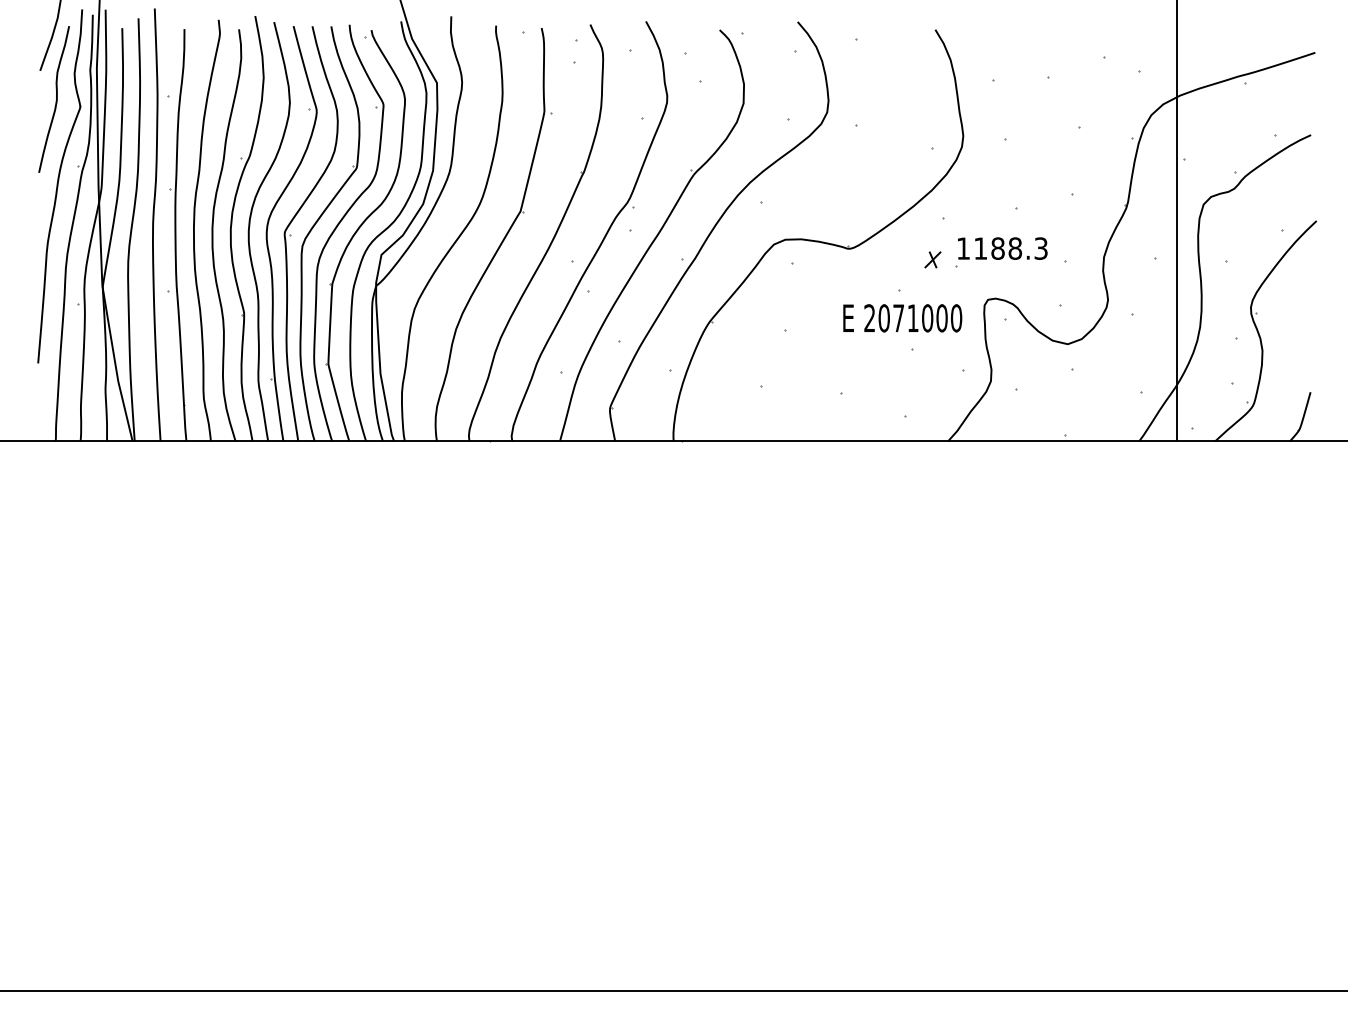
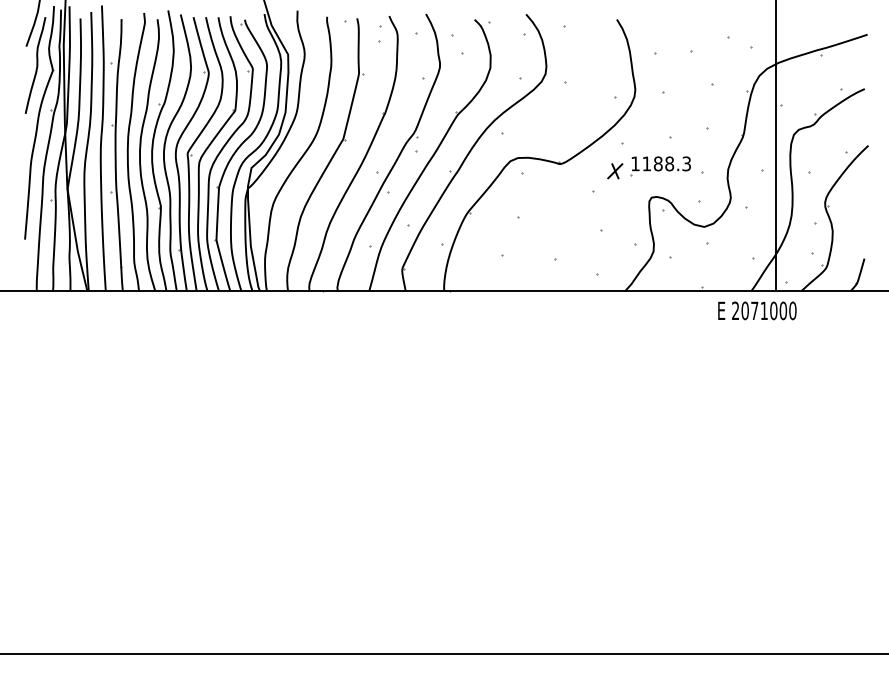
part: (933, 260) -> (615, 171), size x1.43
text: (902, 317) -> (757, 310), moved

